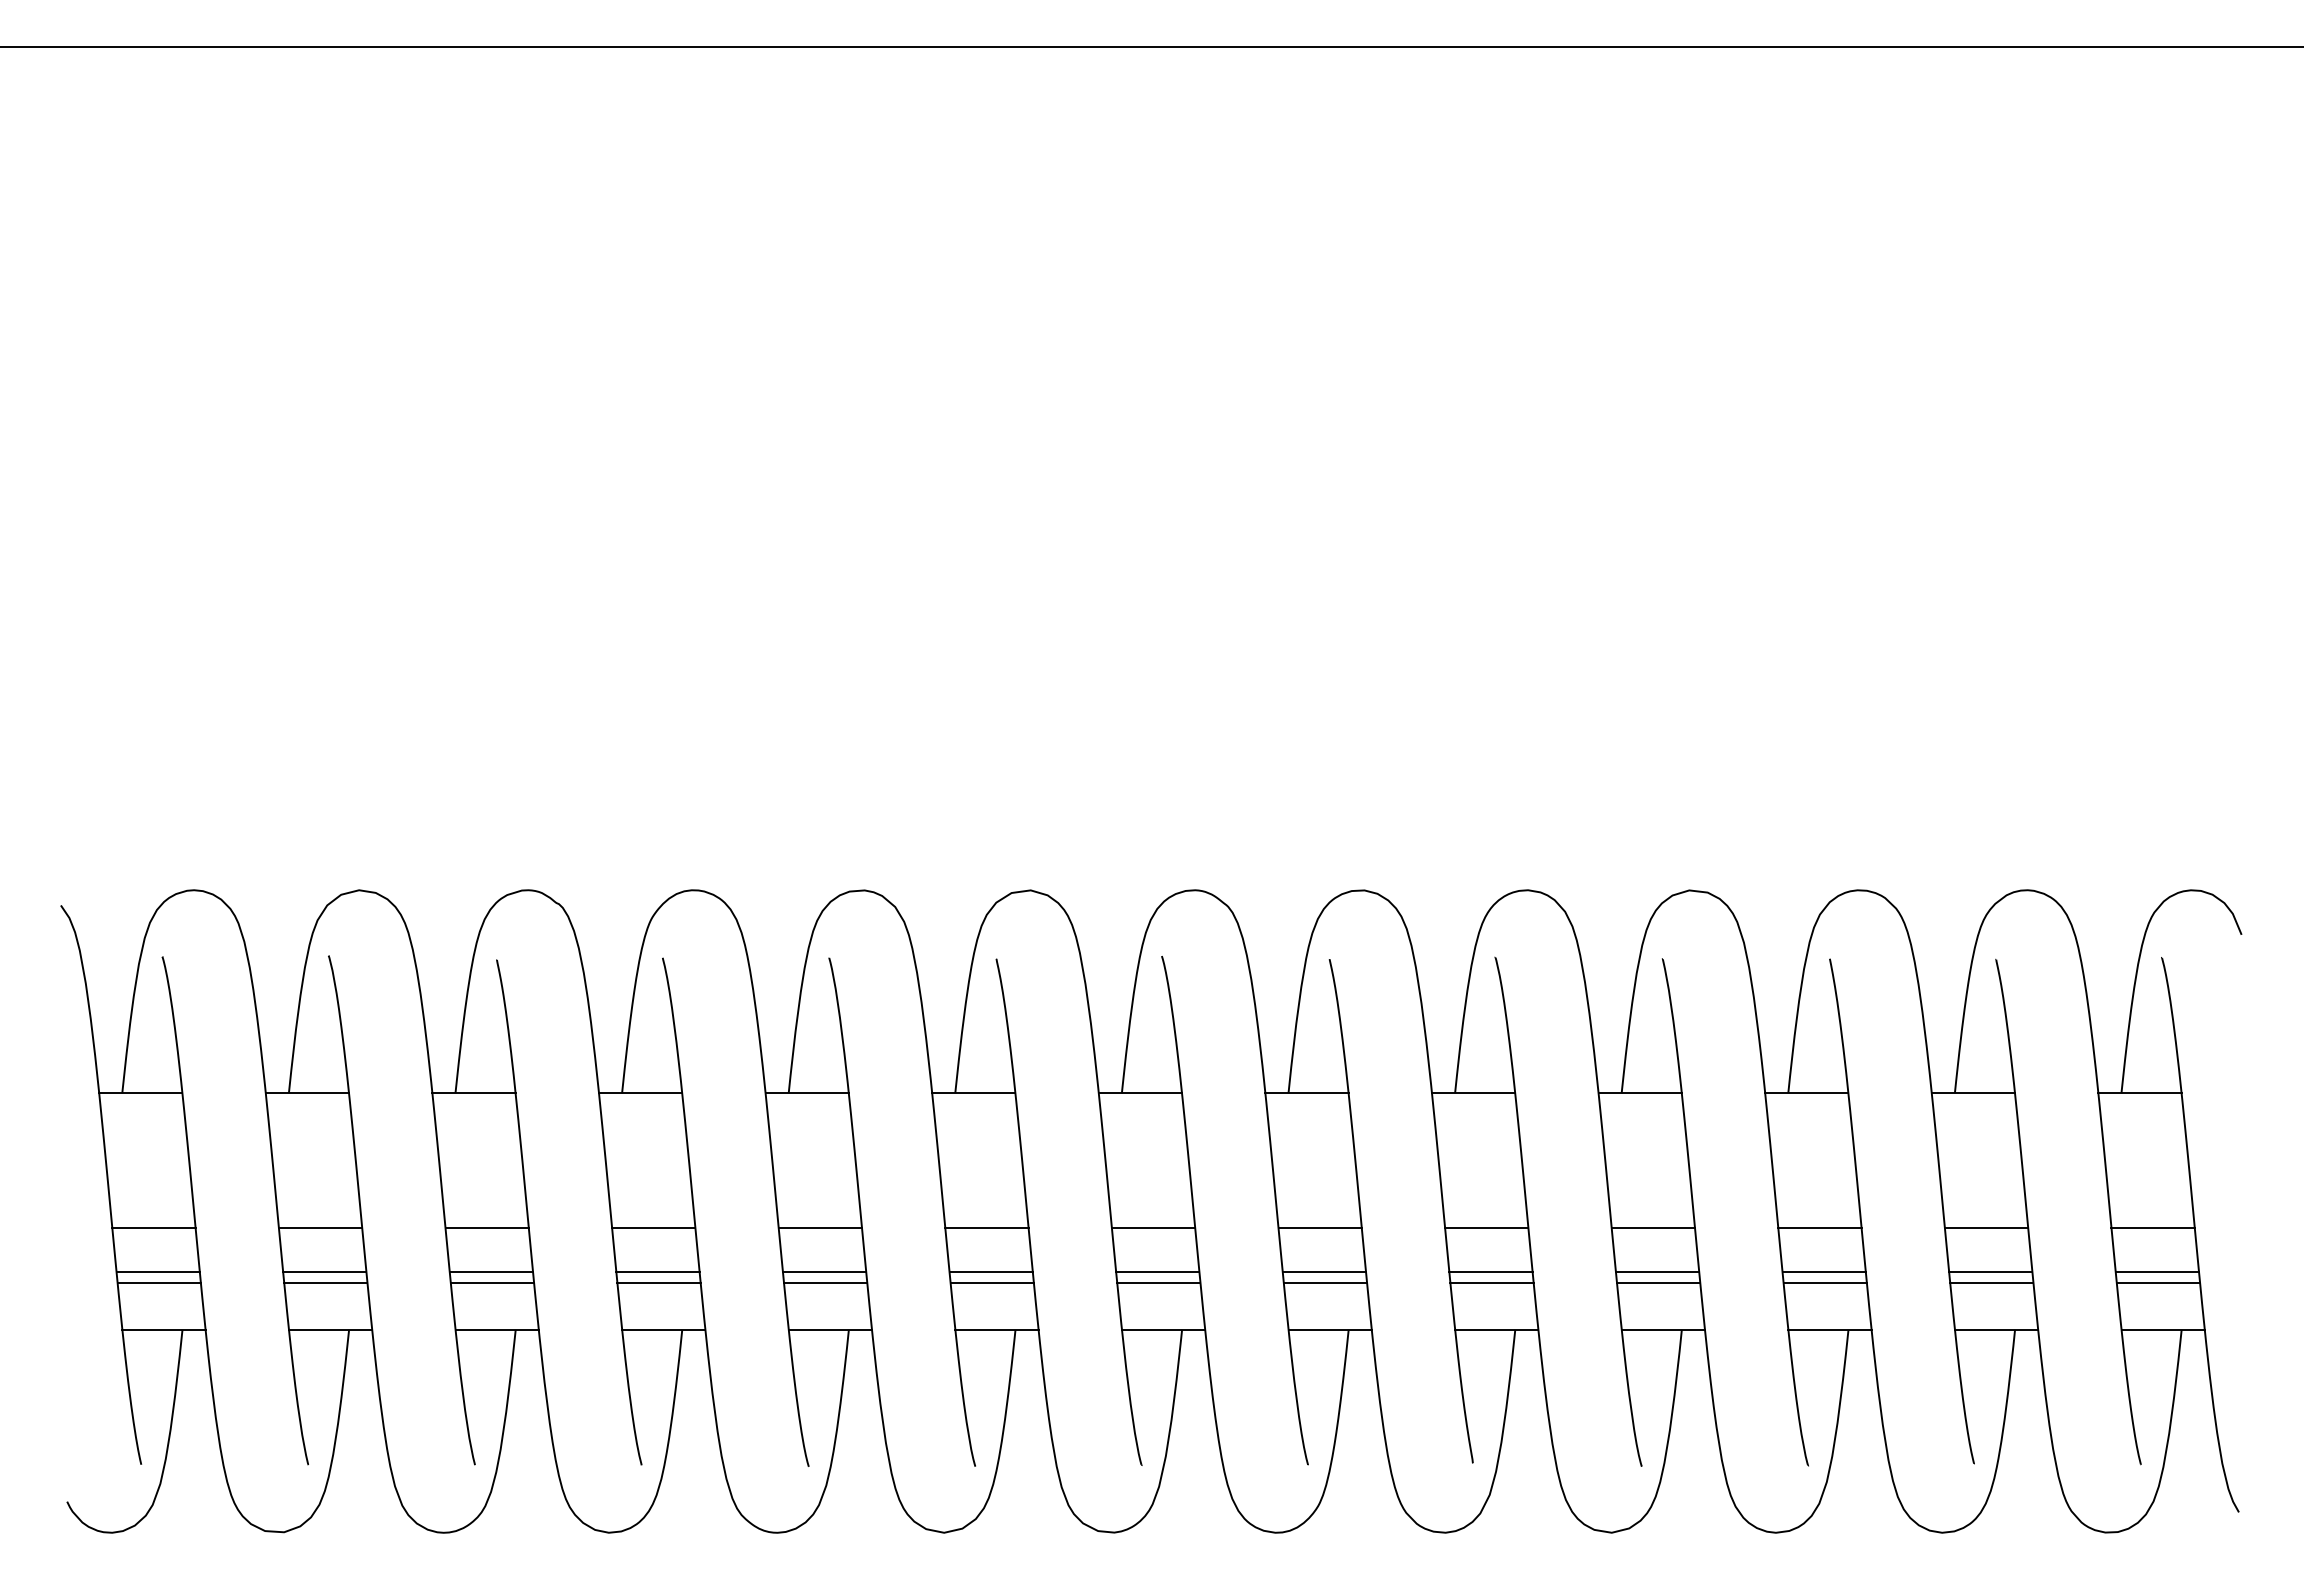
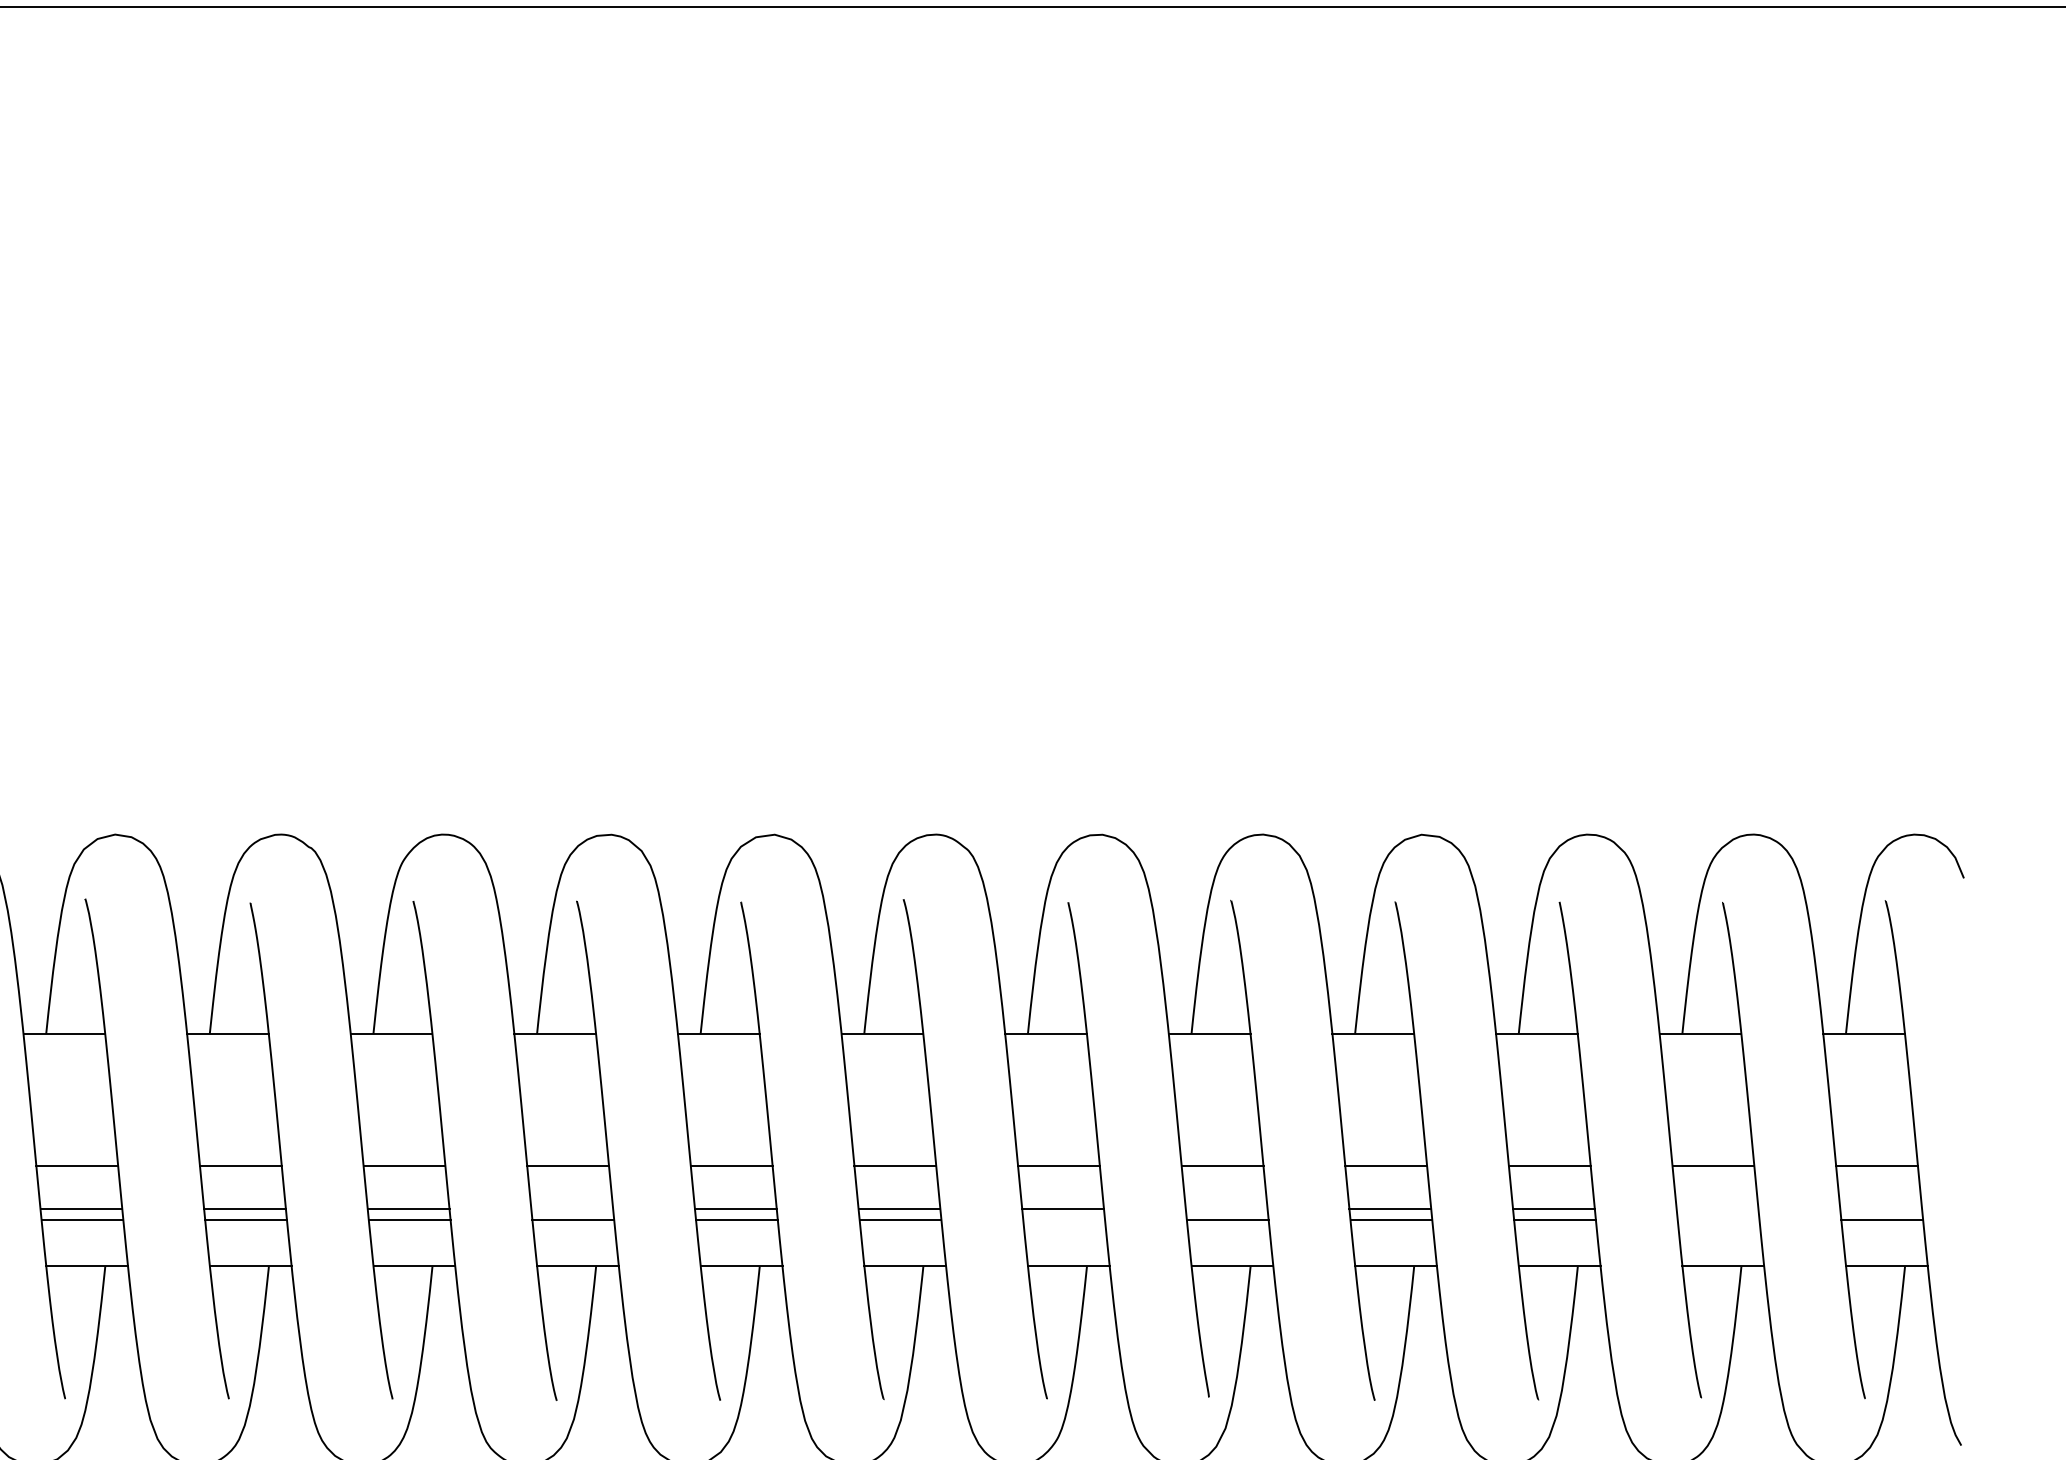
line: (824, 1271) -> (572, 1209), removed
line: (1490, 1271) -> (1226, 1209), removed
line: (1990, 1271) -> (1717, 1209), removed
line: (2156, 1271) -> (1880, 1209), removed
line: (1325, 1282) -> (1064, 1219), removed
line: (1991, 1282) -> (1718, 1219), removed

